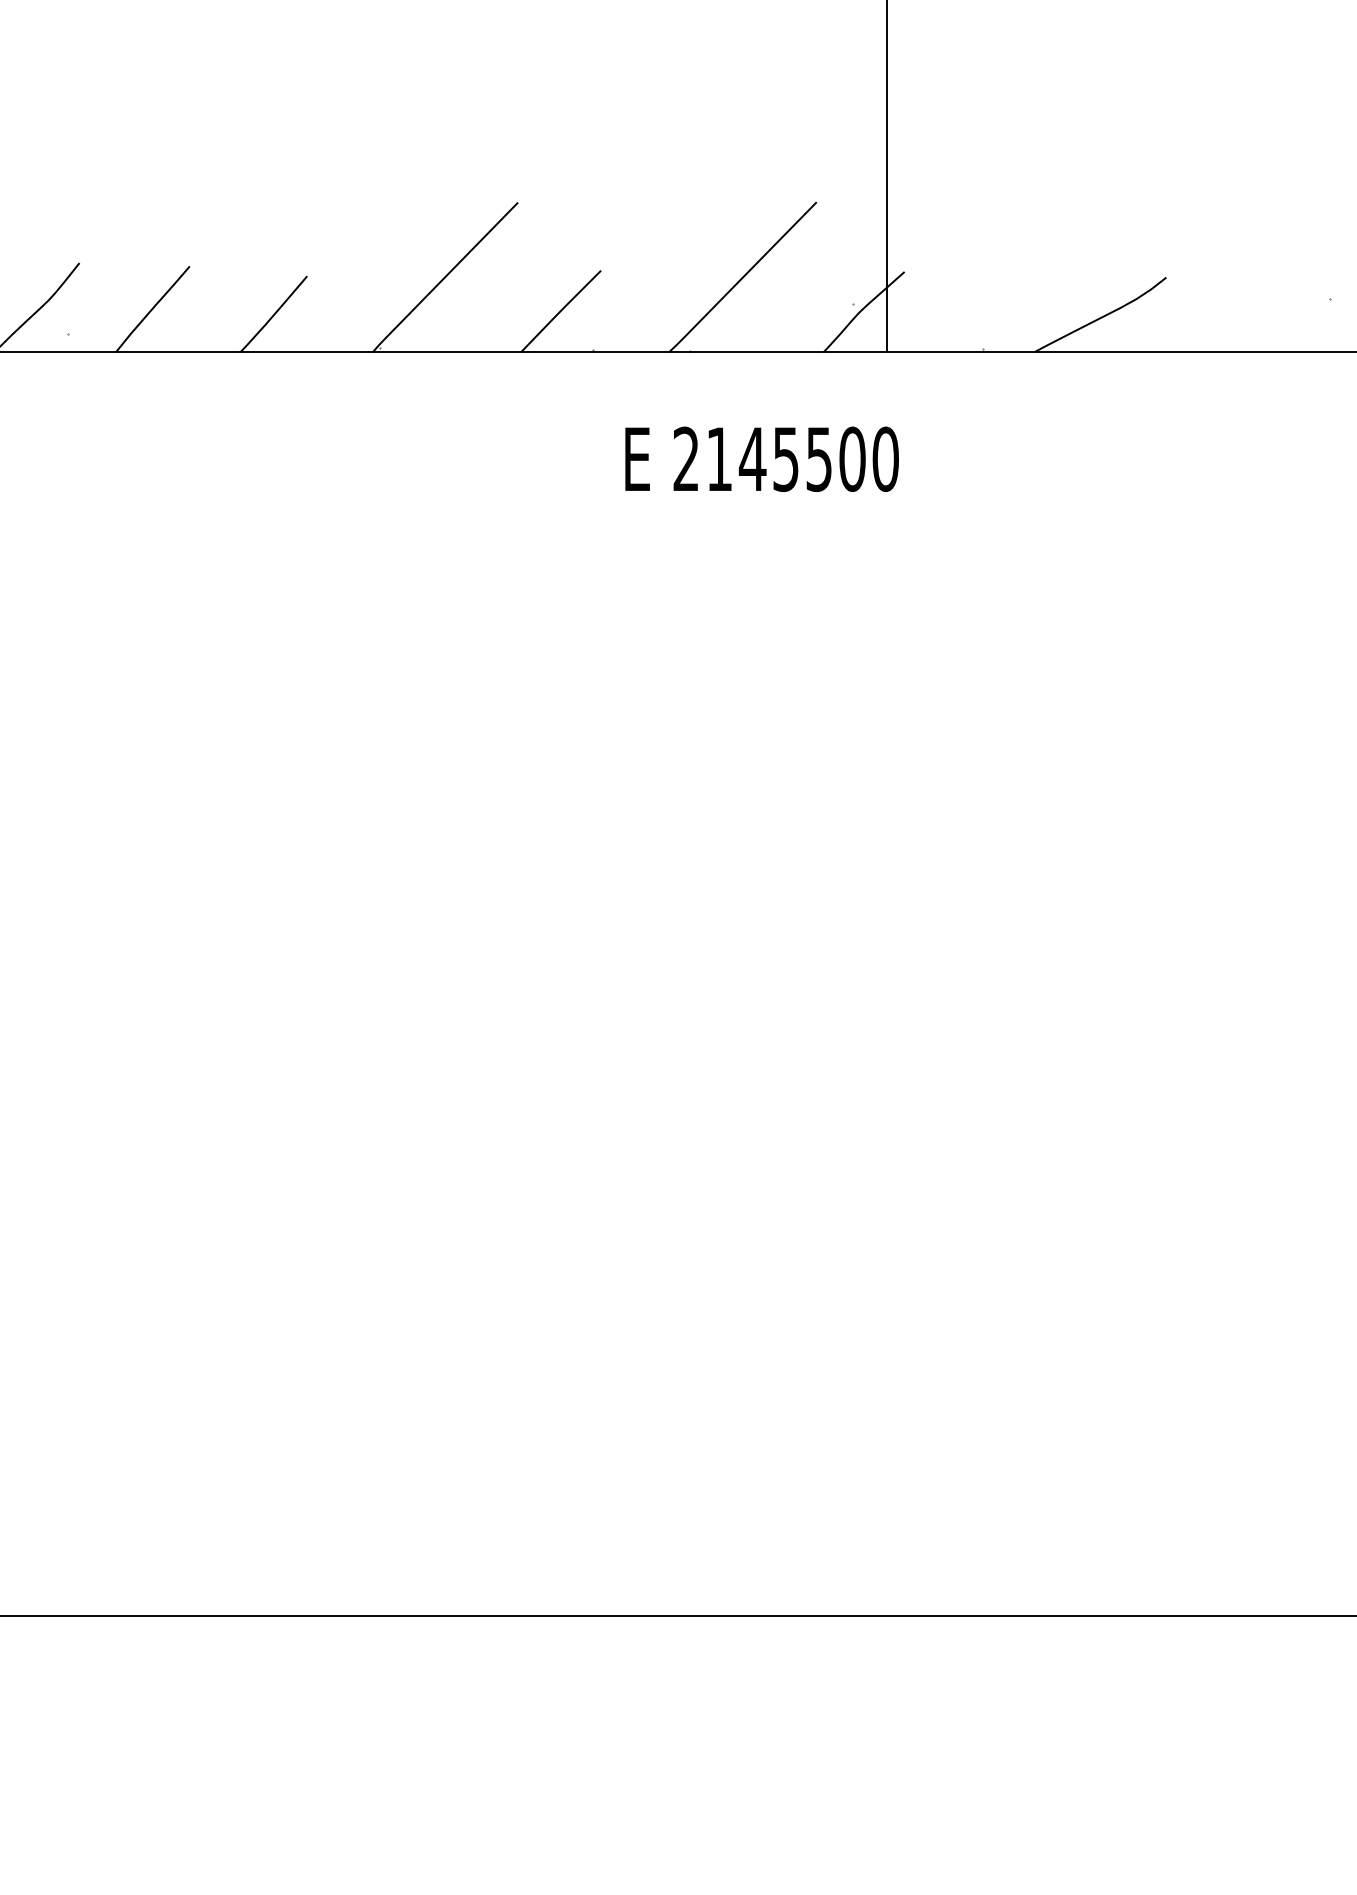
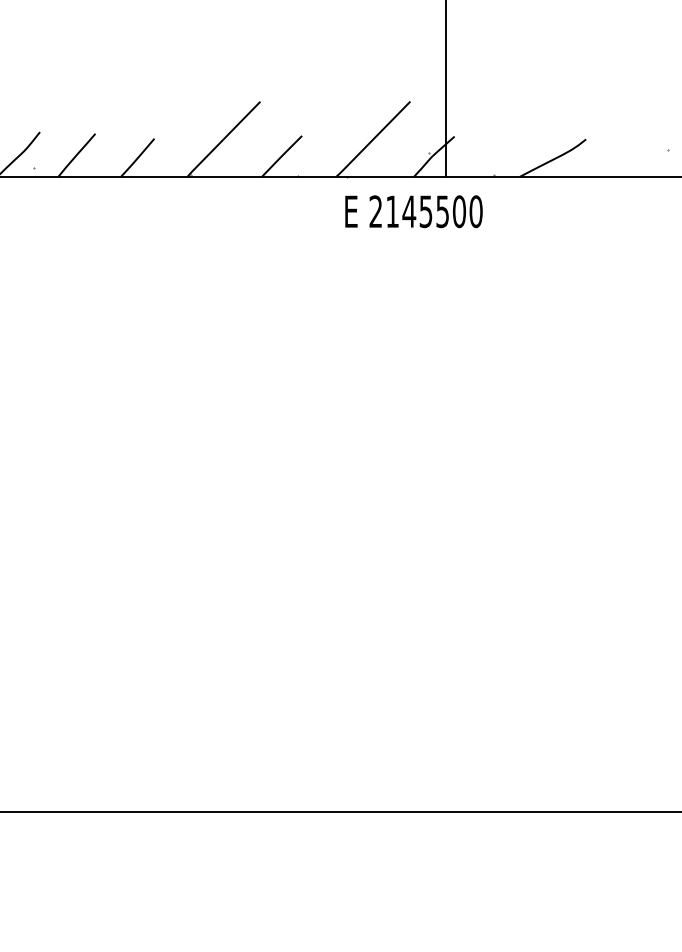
text: (761, 458) -> (413, 211), moved

